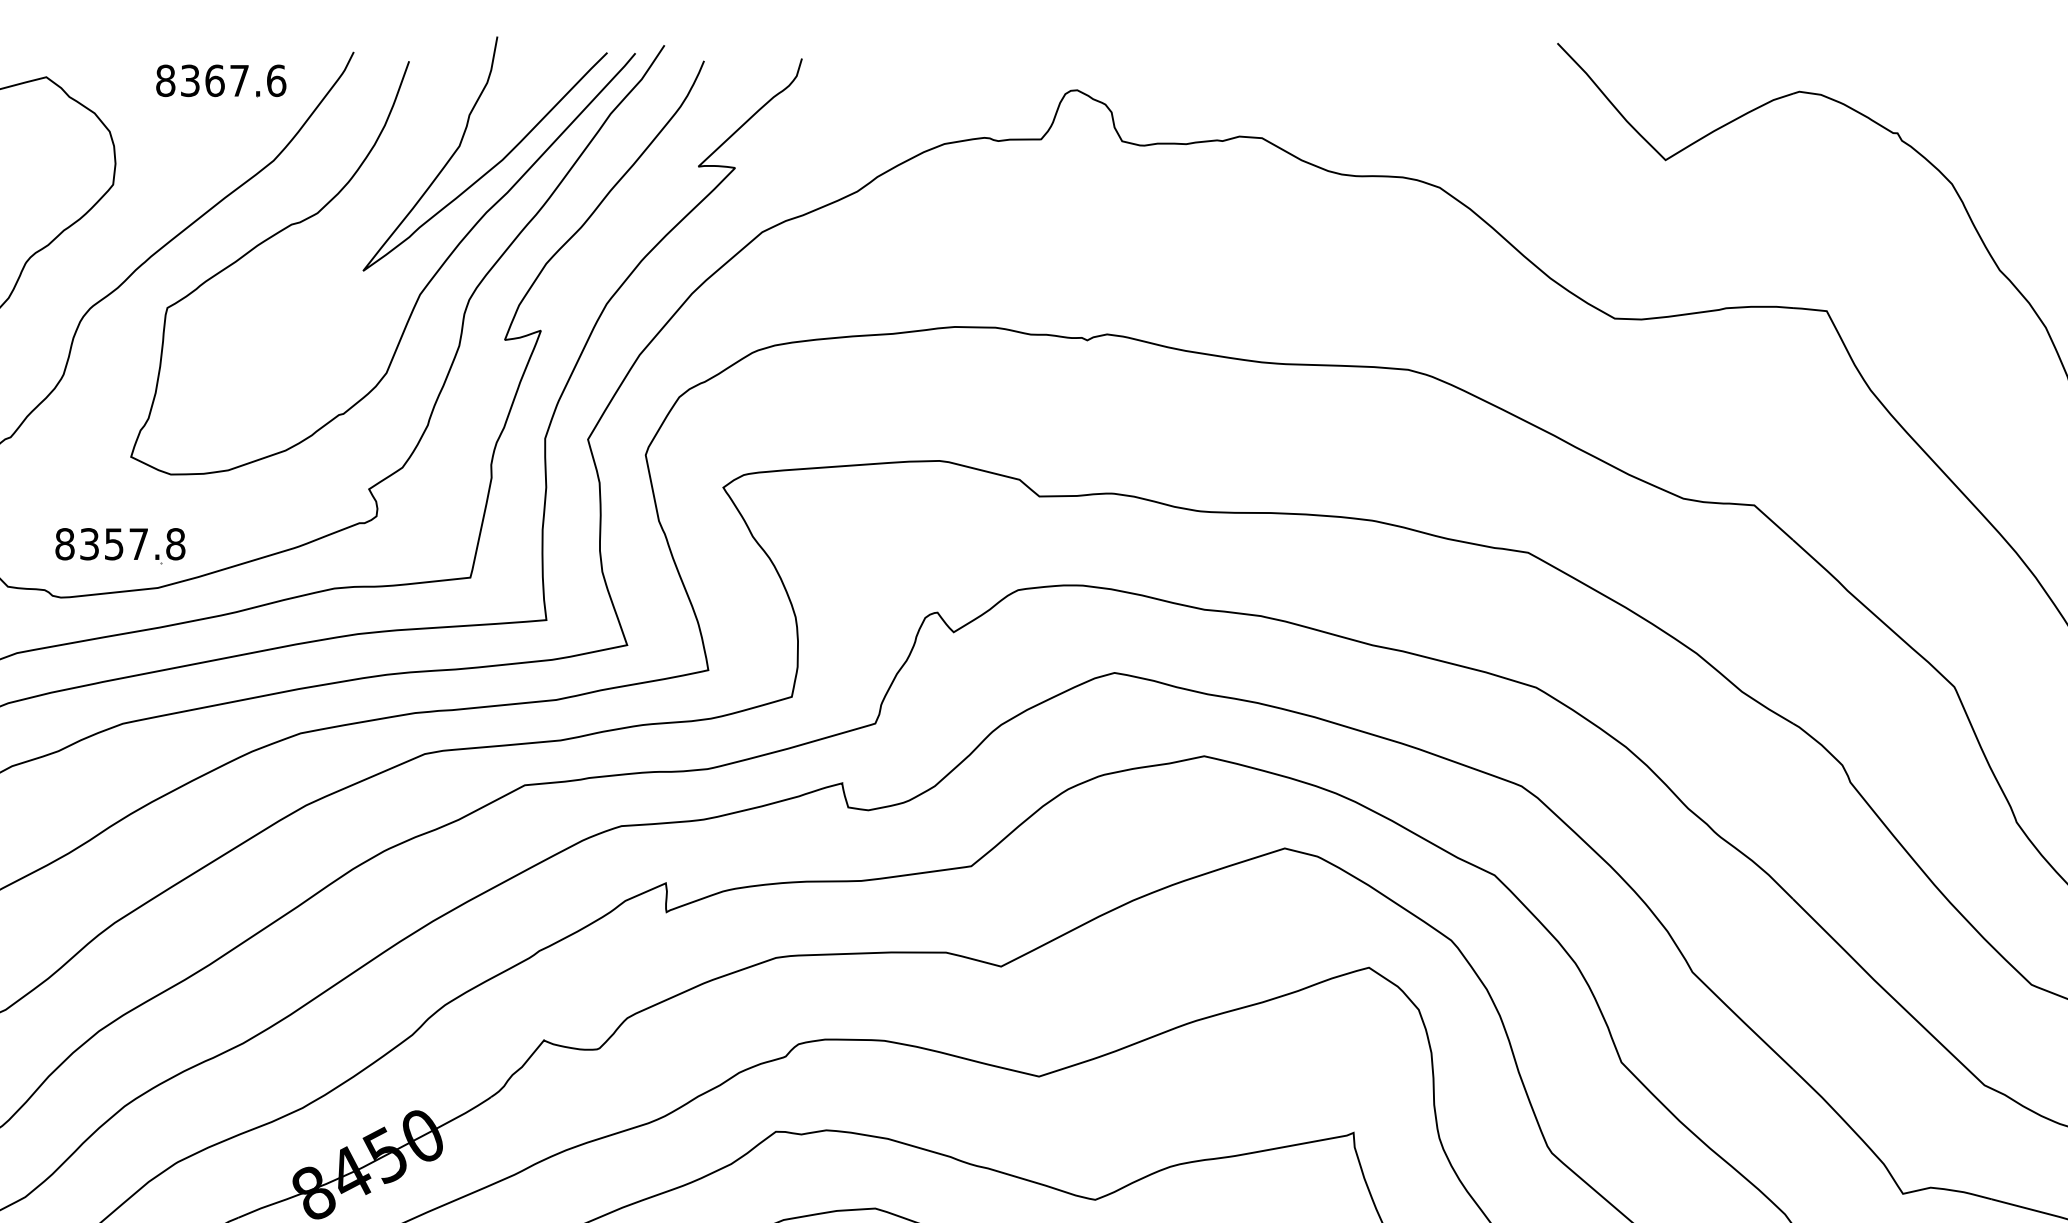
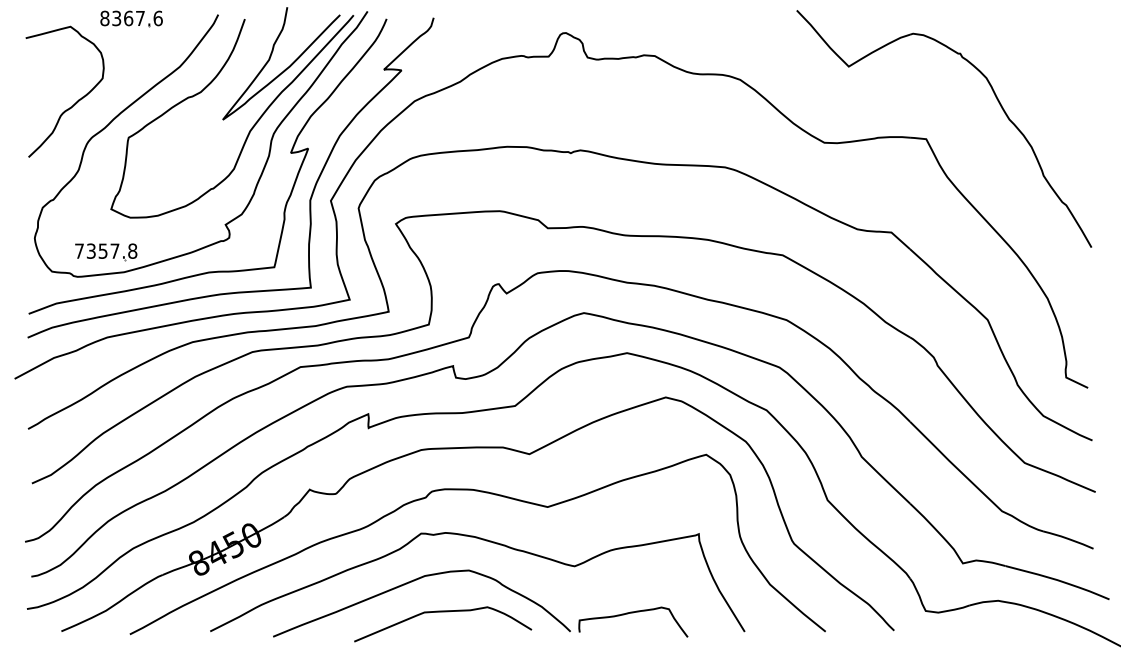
part: (221, 80) -> (131, 18), moved
text: (64, 542) -> (79, 250), 8357.8 -> 7357.8

